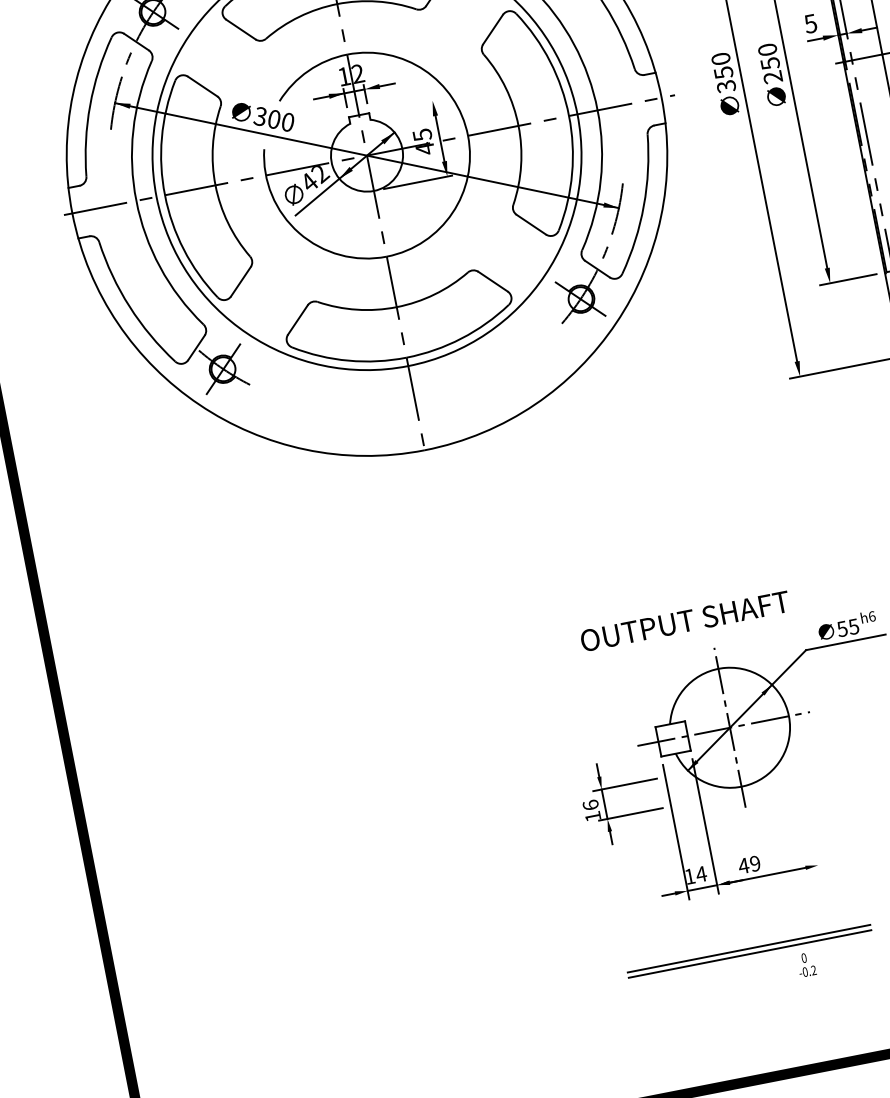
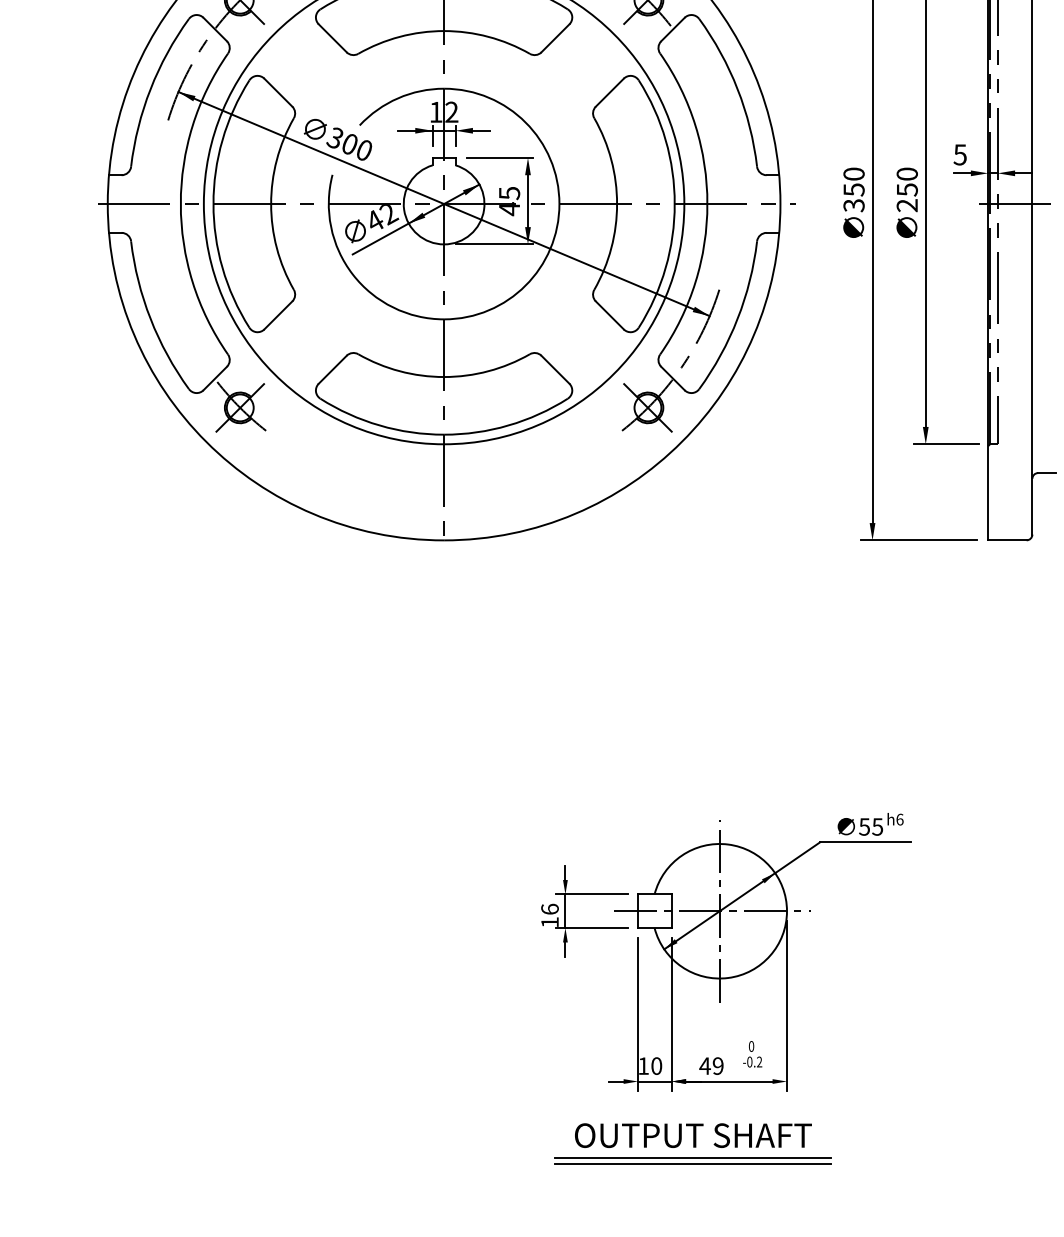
line: (408, 105) -> (500, 157), added
text: (685, 621) -> (693, 1135), moved
line: (805, 798) -> (787, 1005), added
part: (624, 815) -> (584, 927), moved
text: (701, 873) -> (656, 1065), 14 -> 10
text: (806, 965) -> (752, 1054), moved

